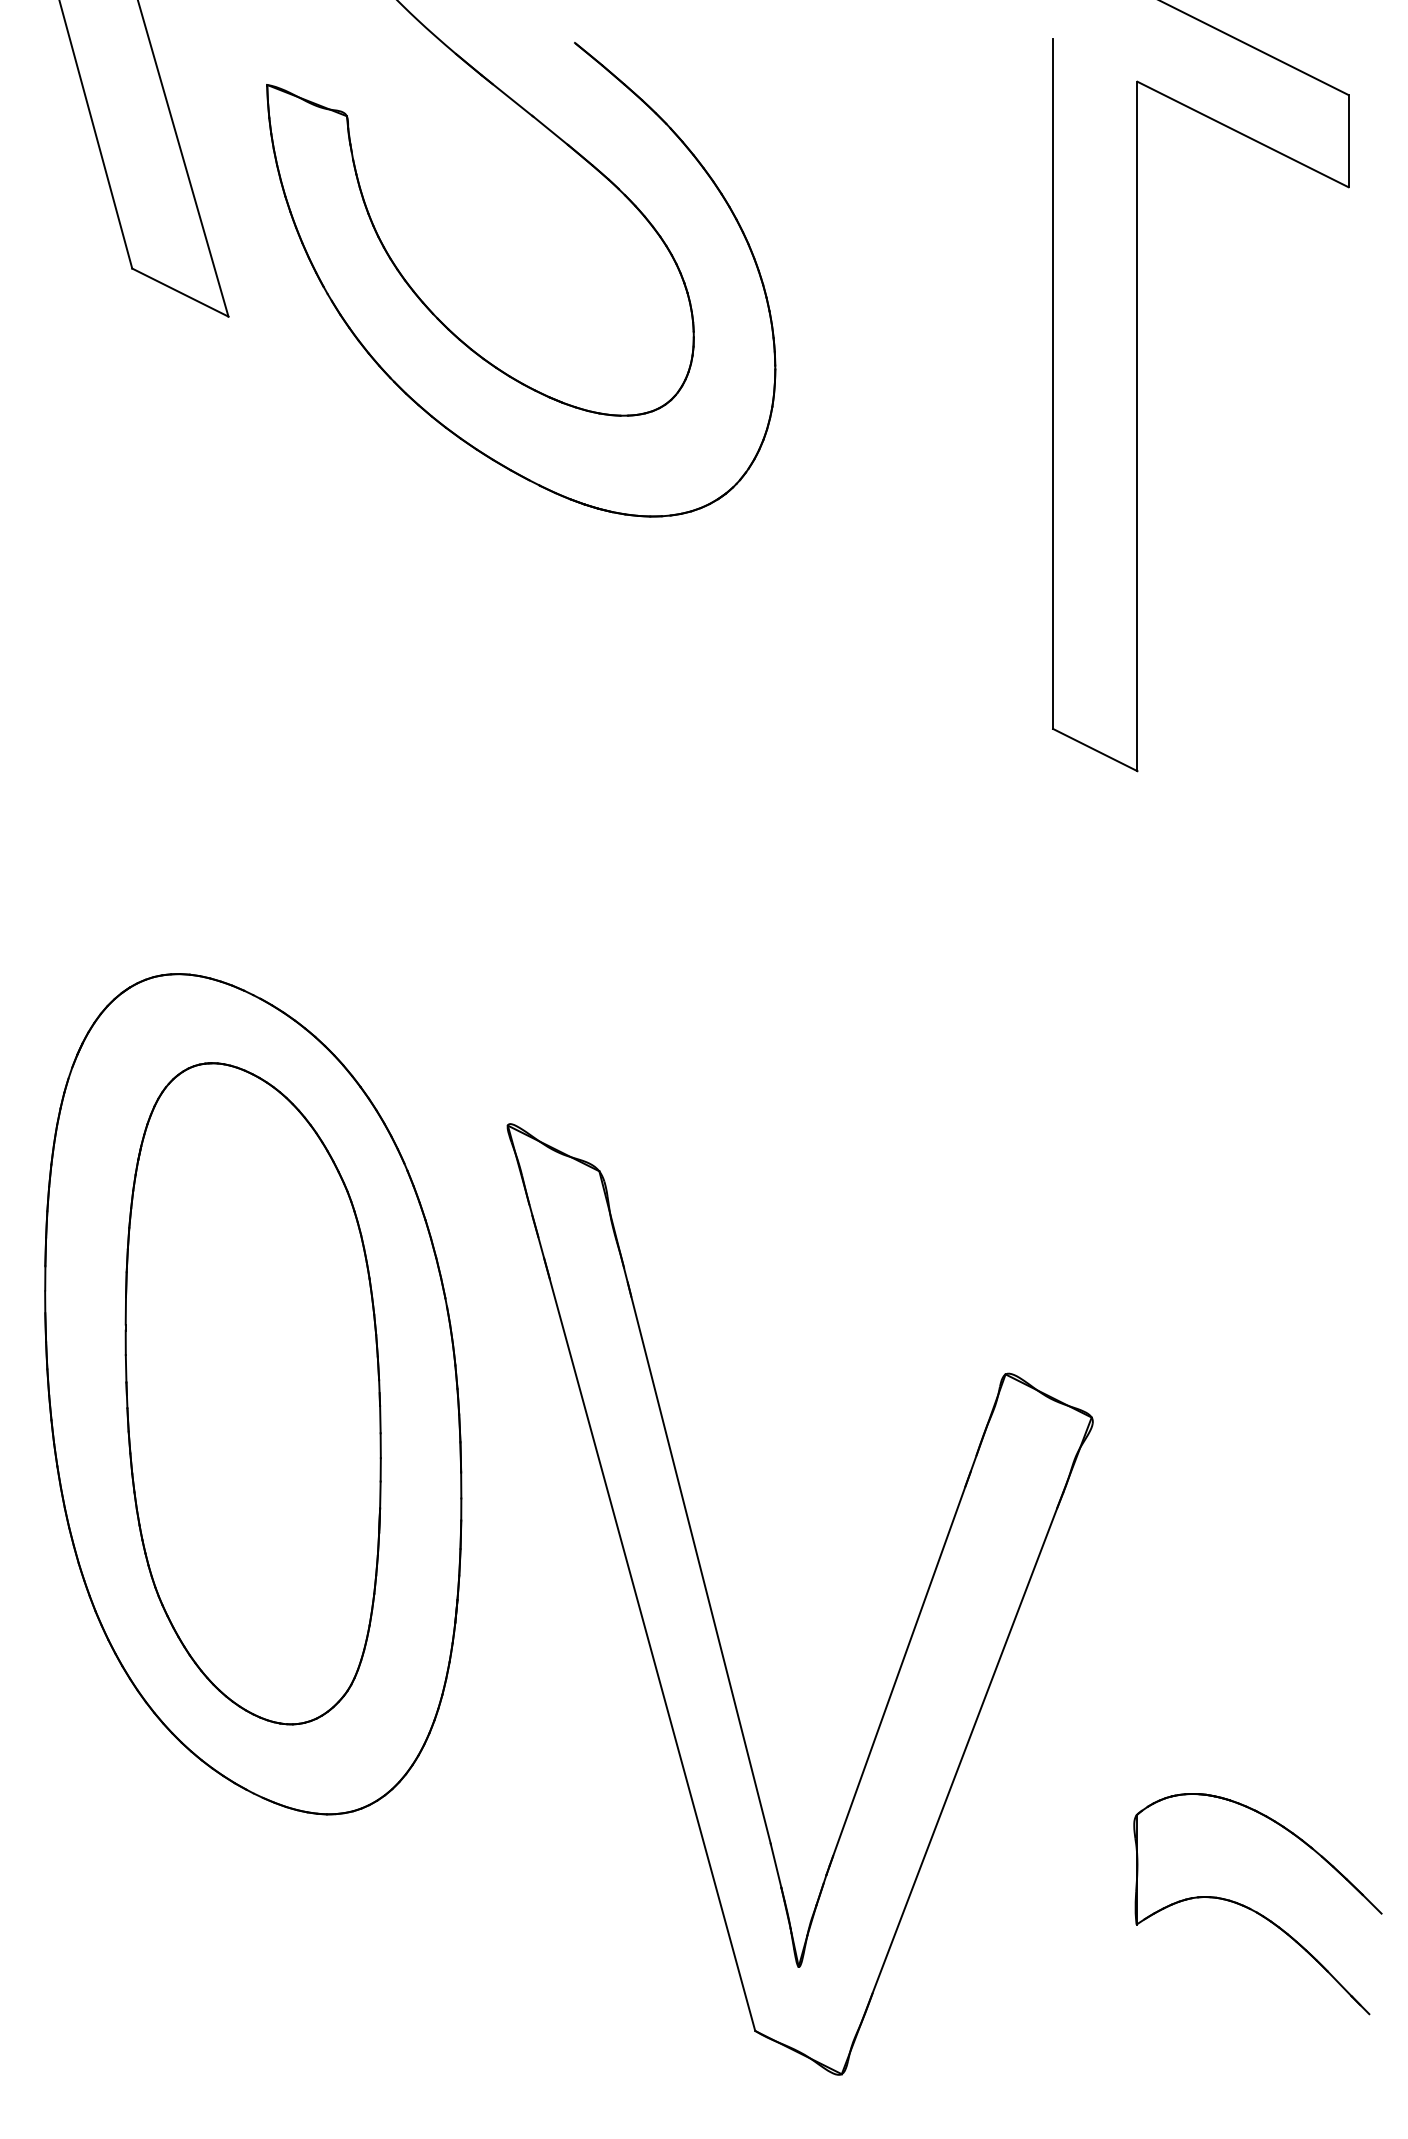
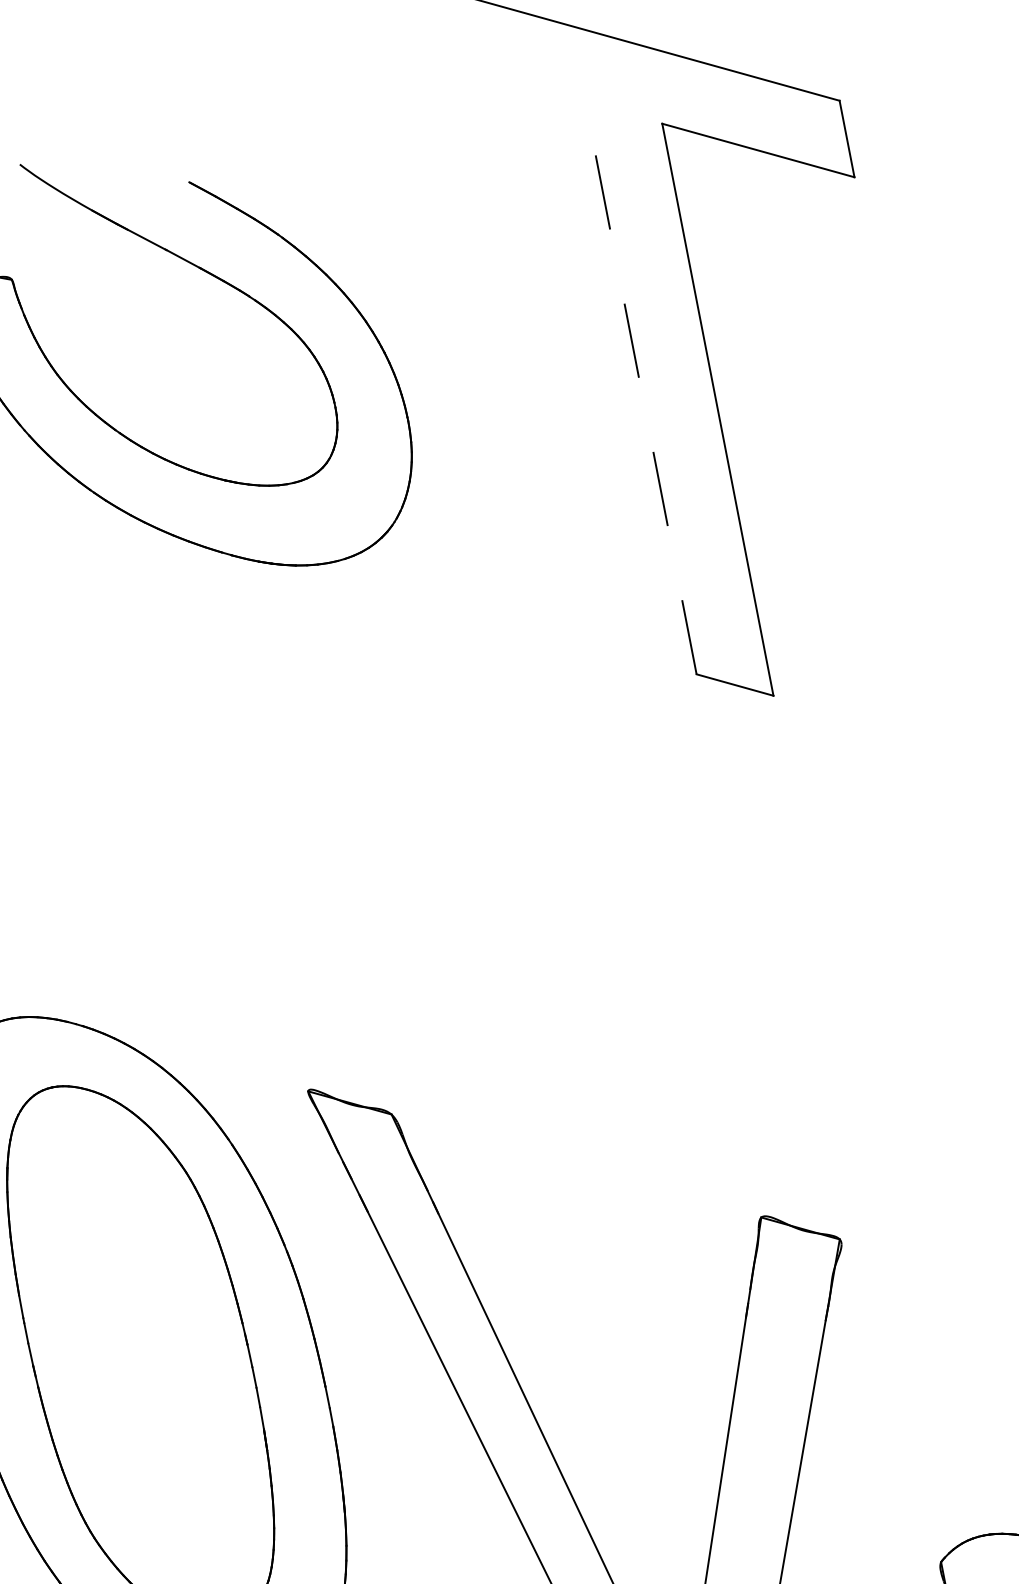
line: (1053, 384) -> (641, 388), solid -> dashed

